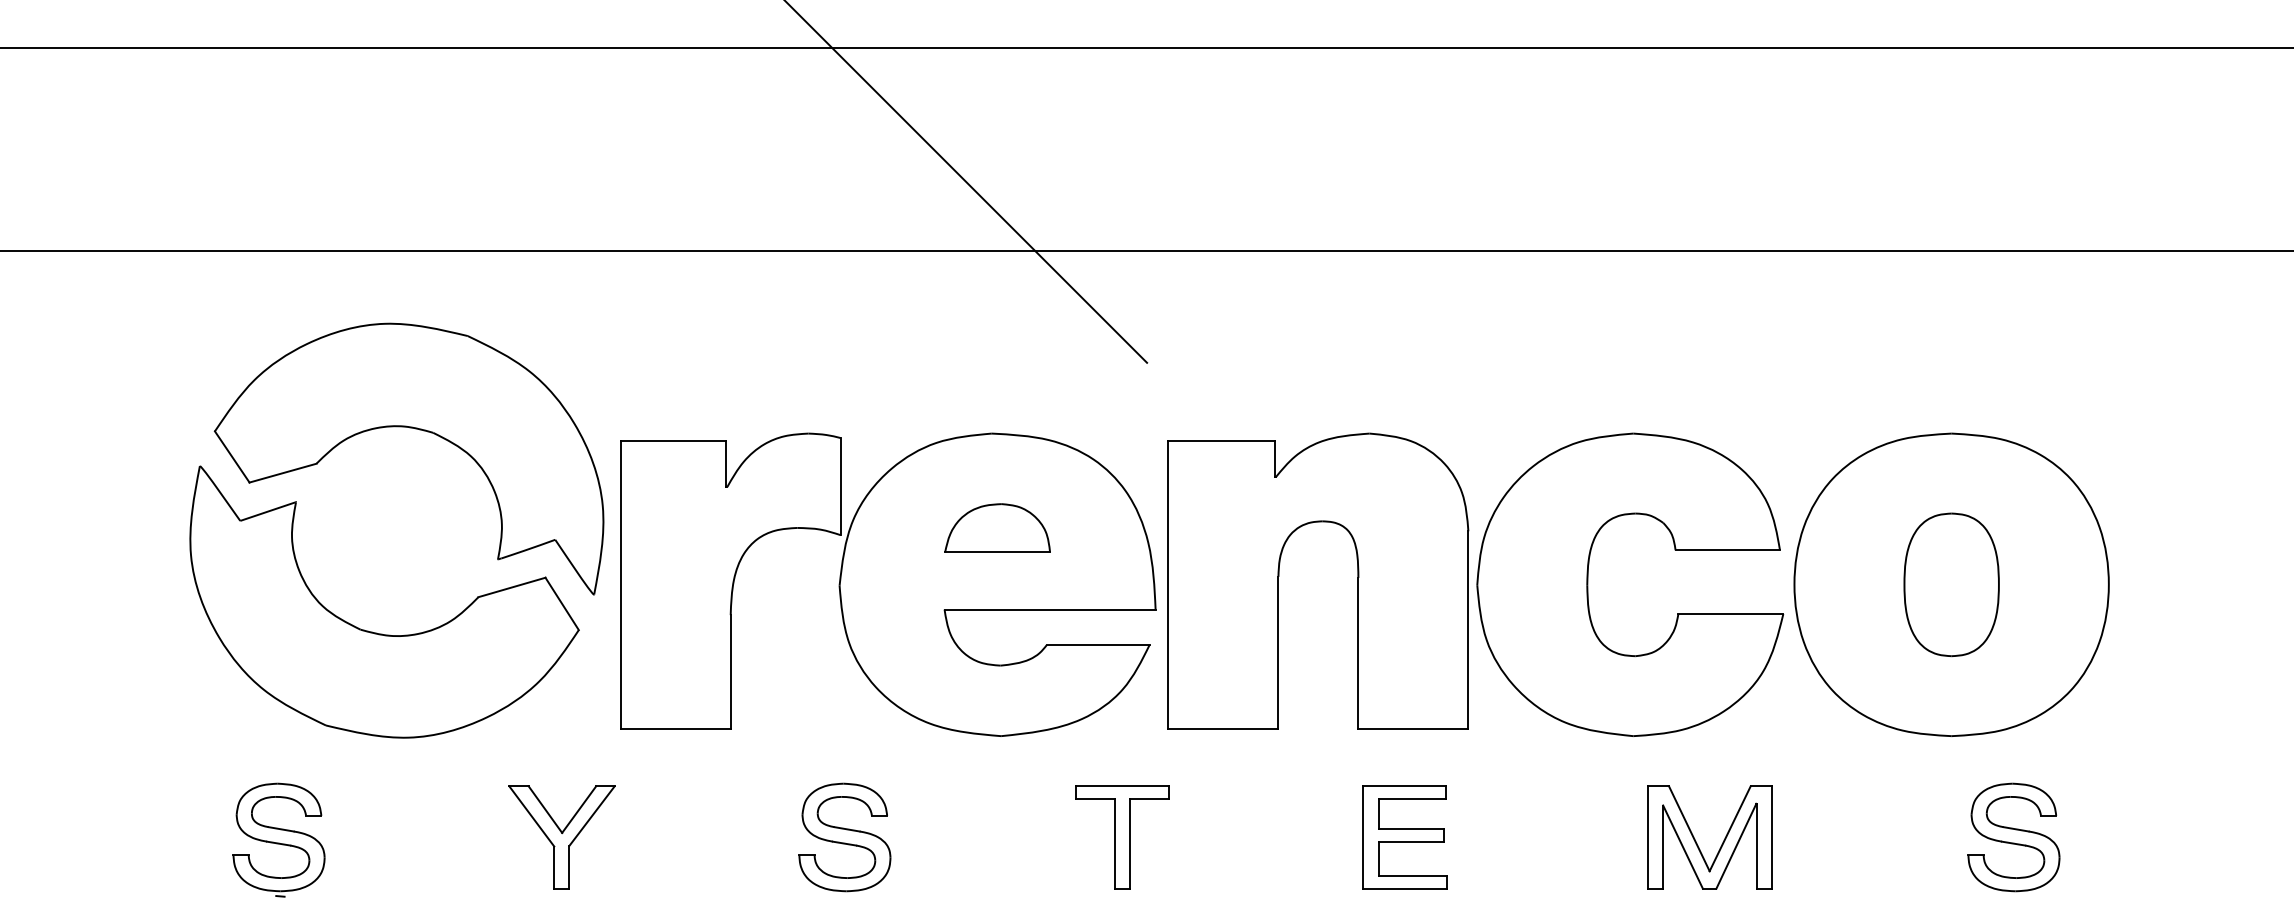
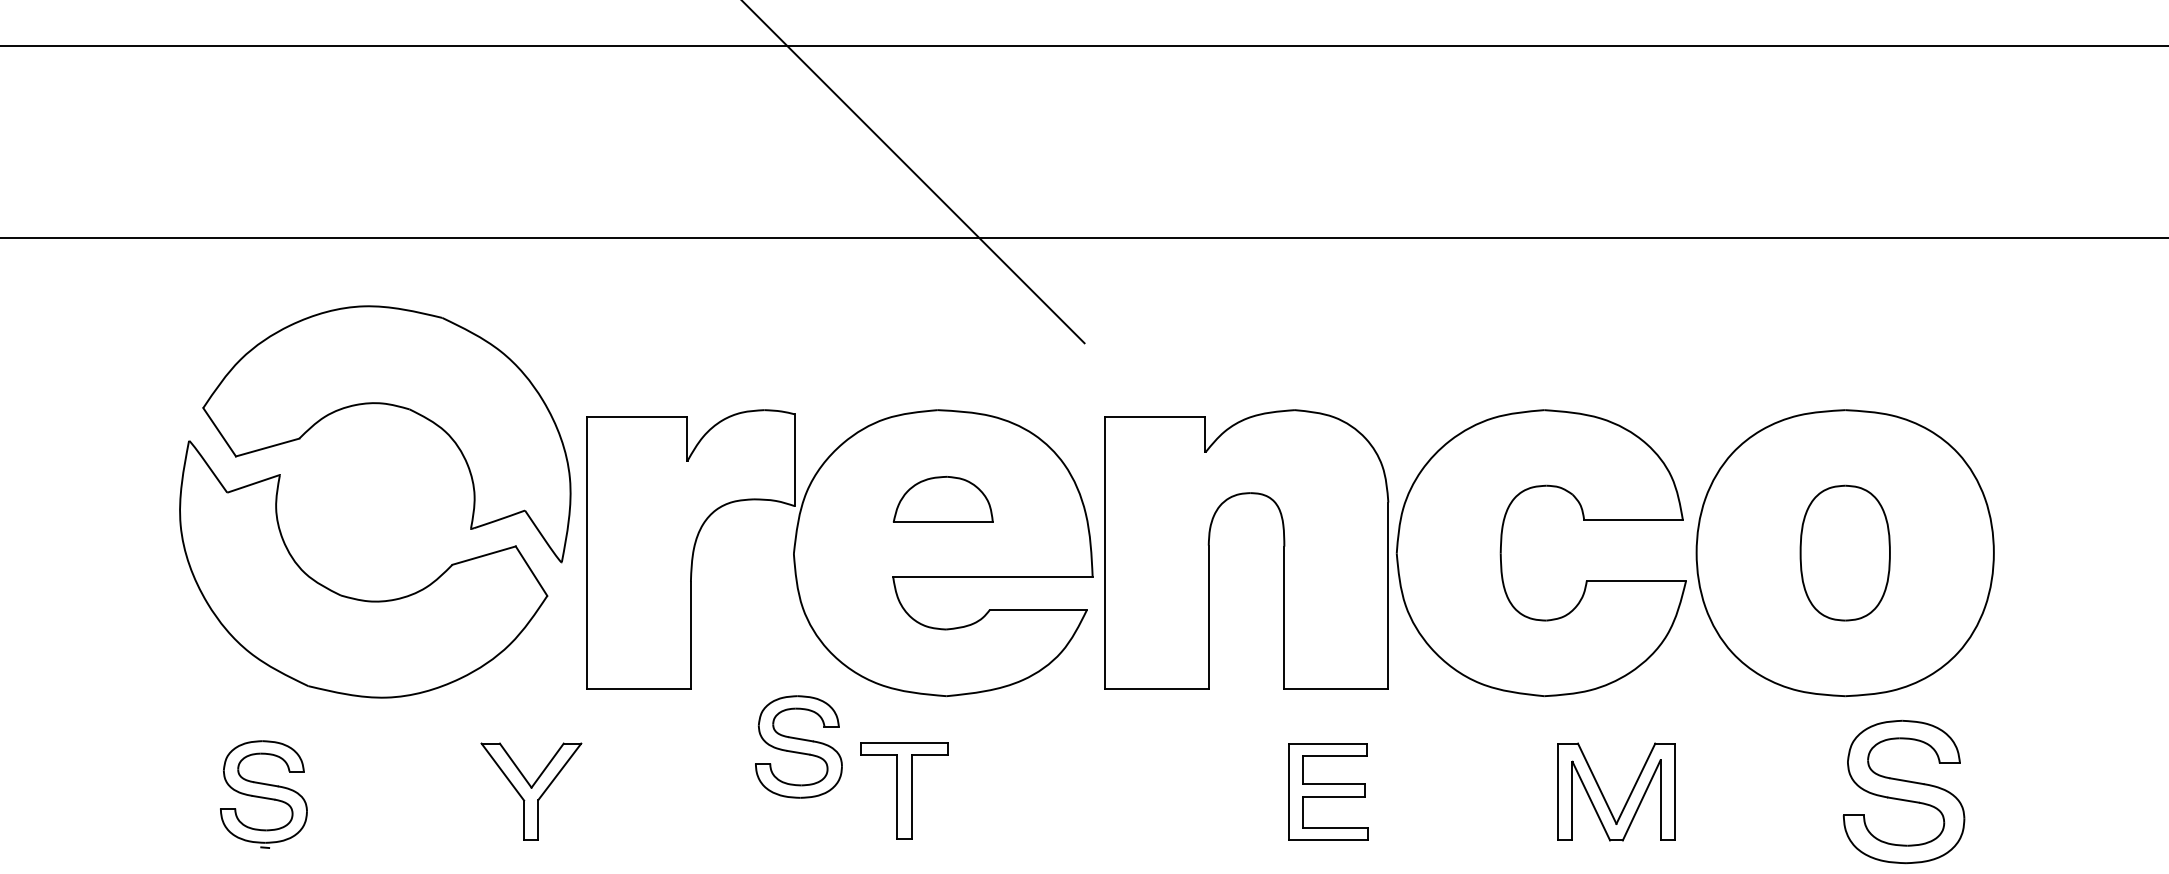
part: (844, 836) -> (798, 746), moved
part: (1122, 836) -> (904, 790), moved
part: (2014, 836) -> (1904, 791), size x1.4

